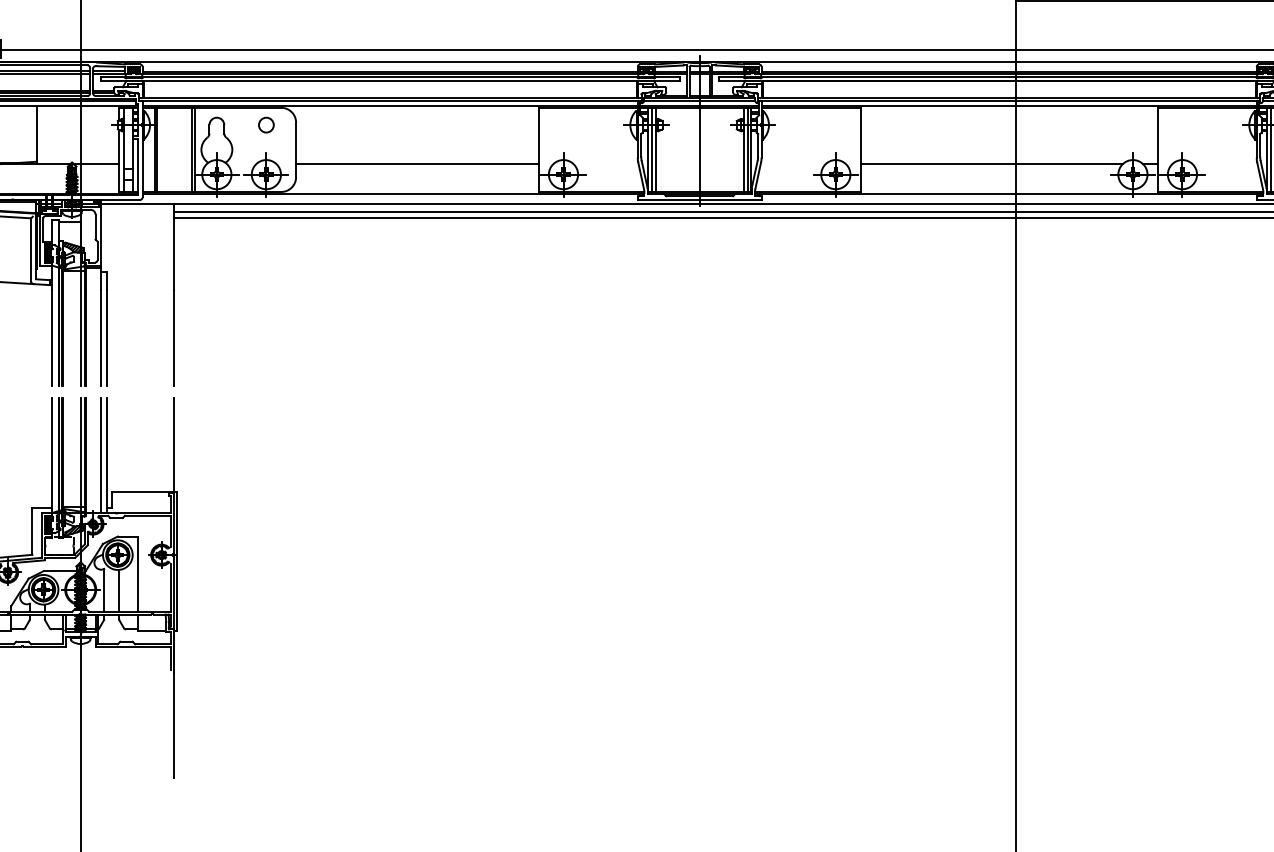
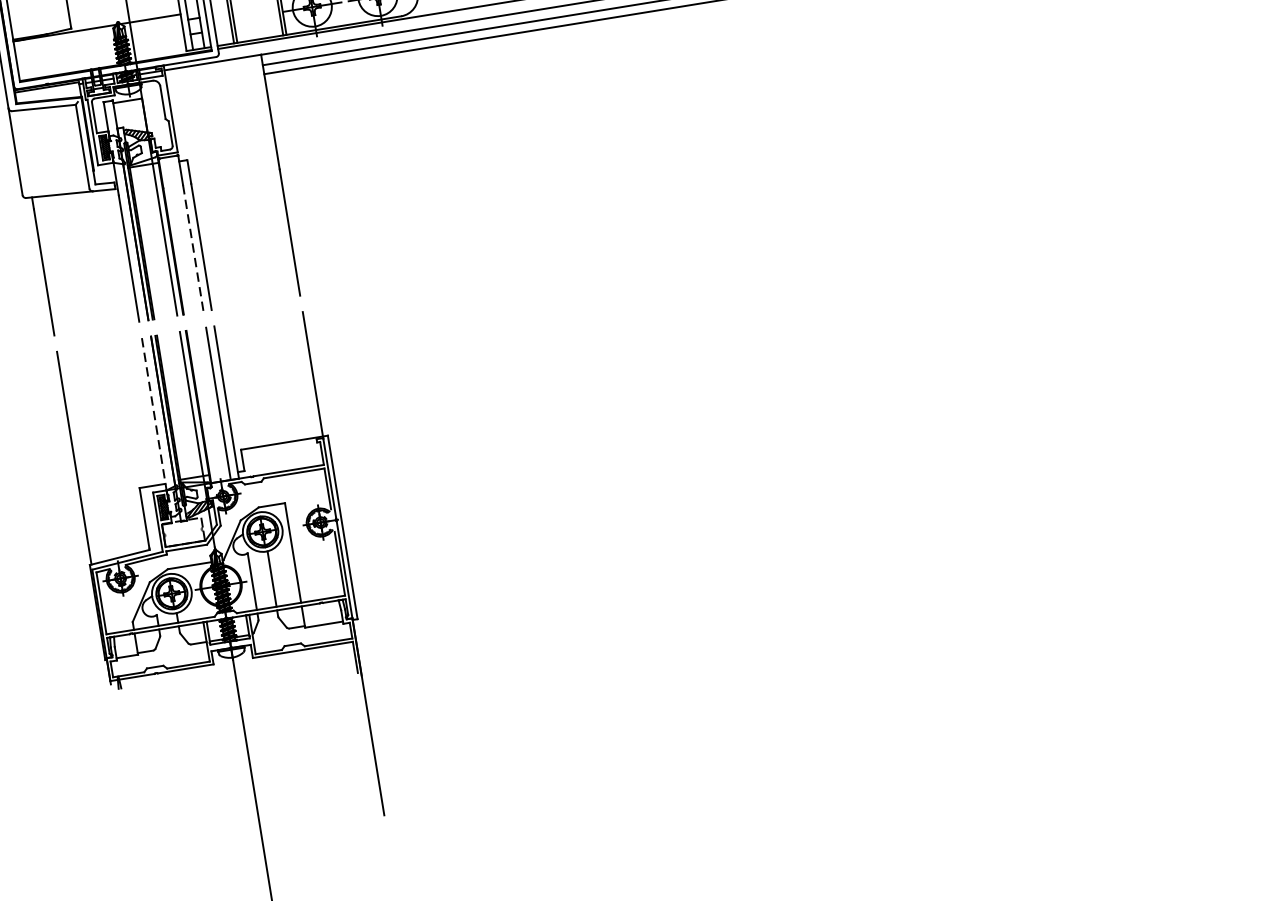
line: (100, 337) -> (193, 247), solid -> dashed
line: (52, 455) -> (154, 414), solid -> dashed

